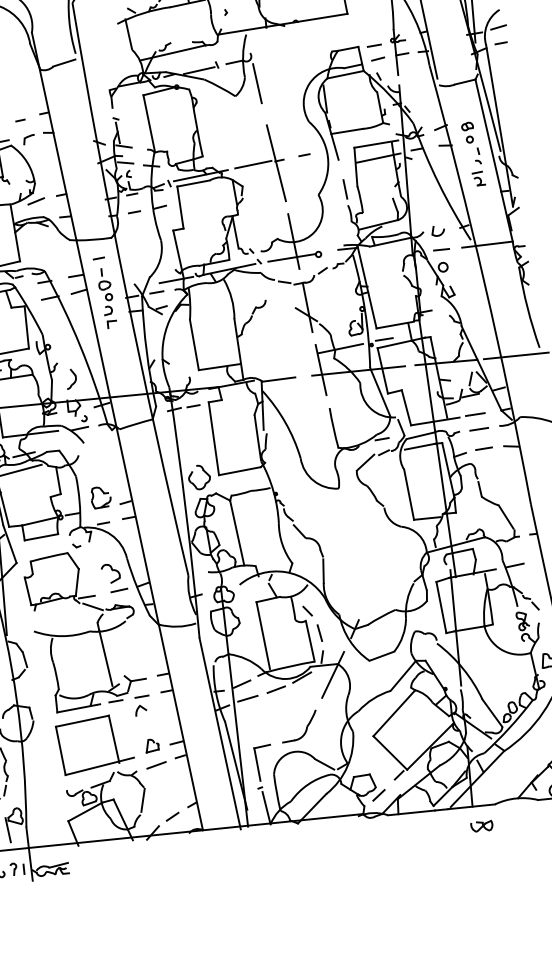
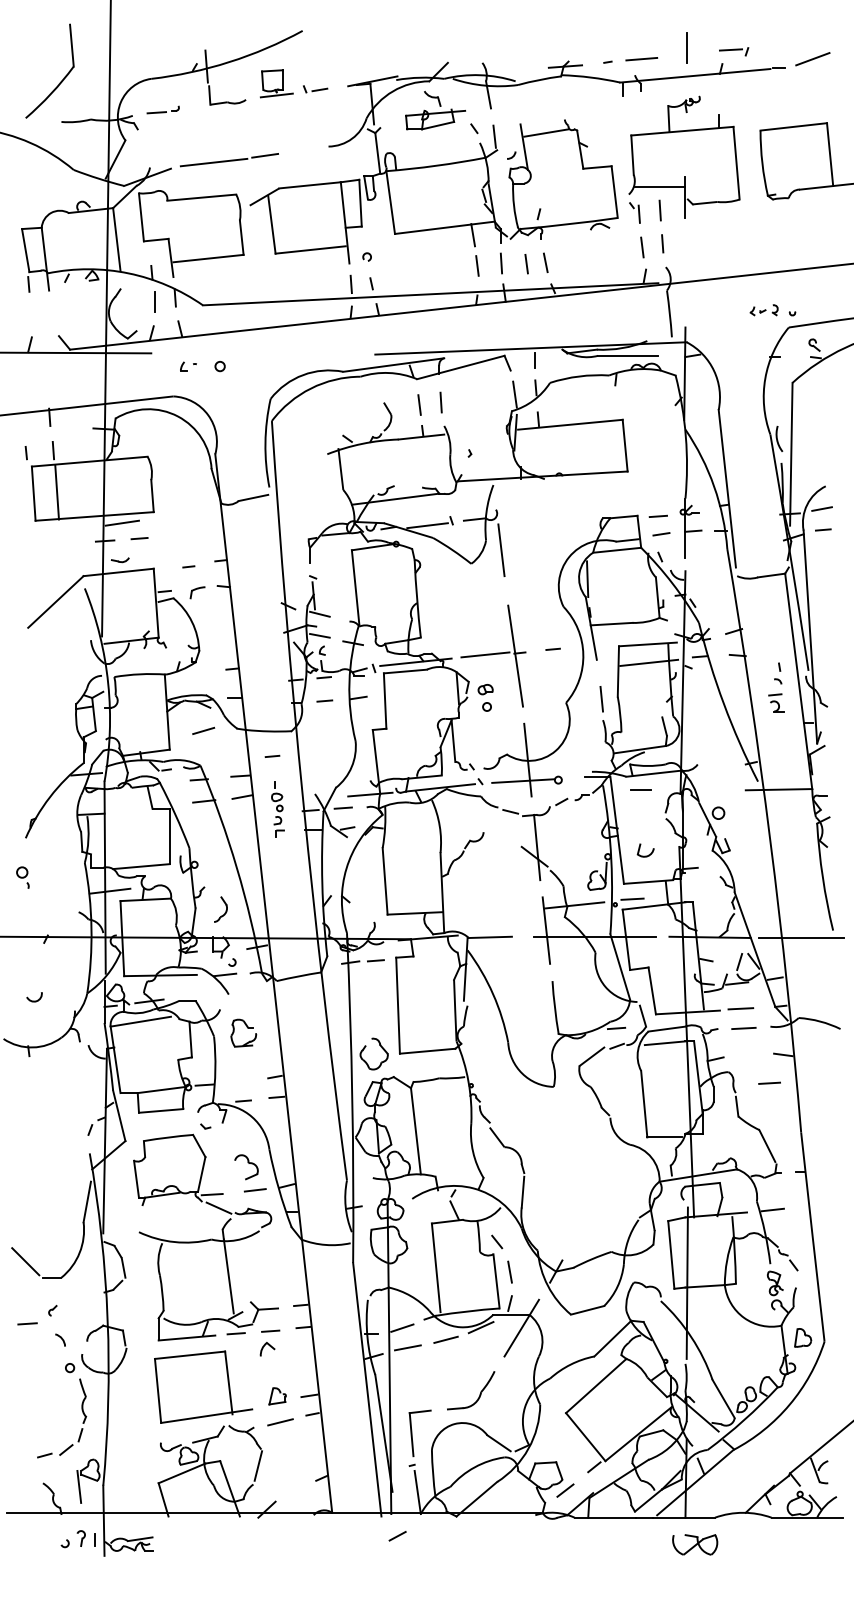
part: (467, 132) -> (485, 697), moved
line: (36, 201) -> (203, 730), moved
part: (437, 231) -> (645, 850), moved
line: (441, 249) -> (640, 789), moved
part: (106, 298) -> (277, 809), size x0.7
line: (483, 448) -> (769, 1082), moved
part: (100, 497) -> (243, 1032), moved
line: (172, 816) -> (397, 1536), moved
part: (481, 826) -> (694, 1544), size x1.6

